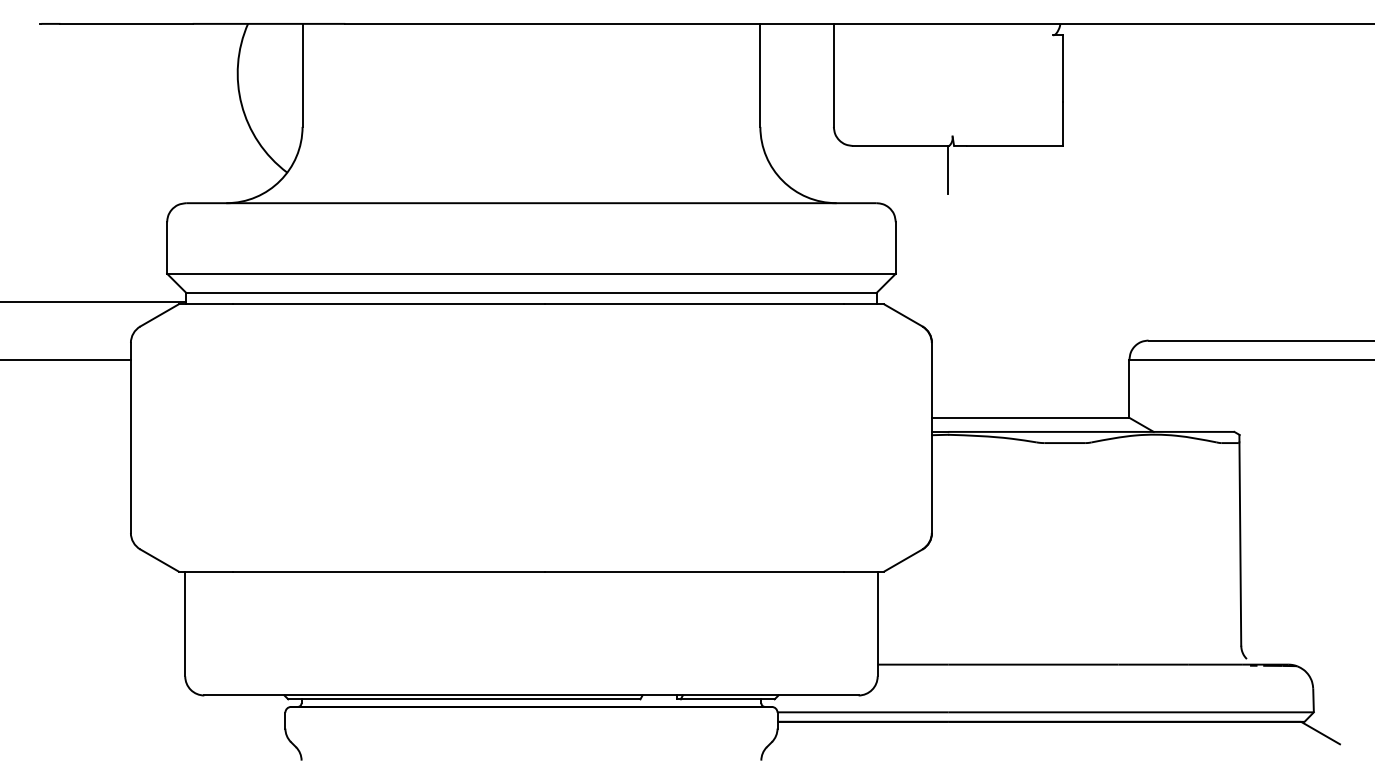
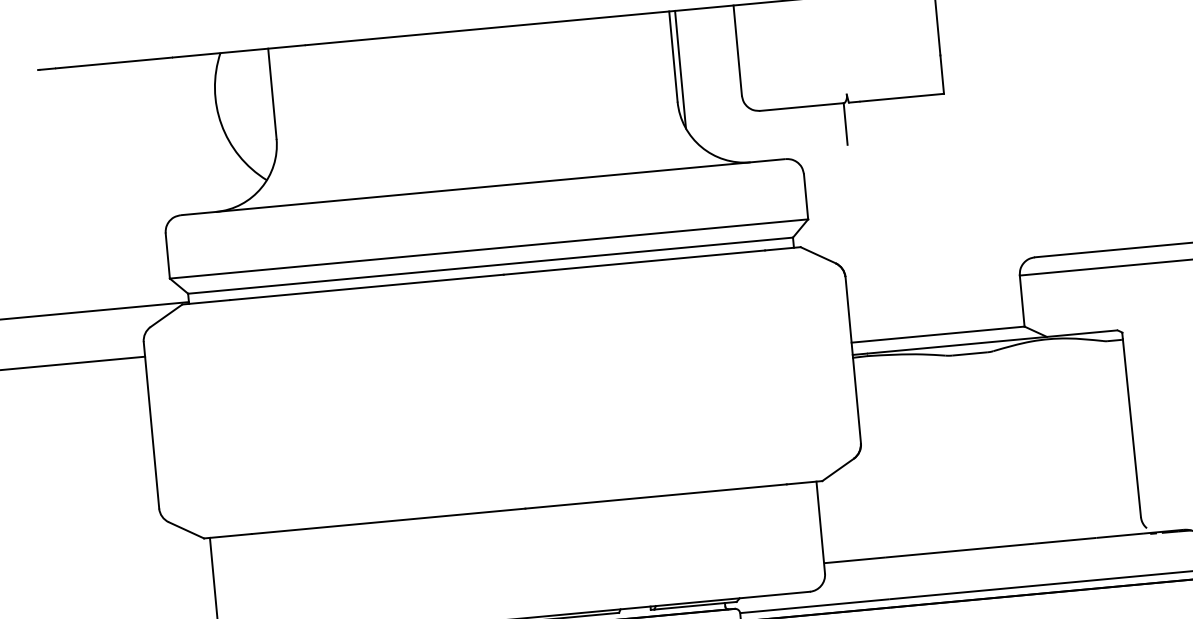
line: (767, 90) -> (680, 69), added

